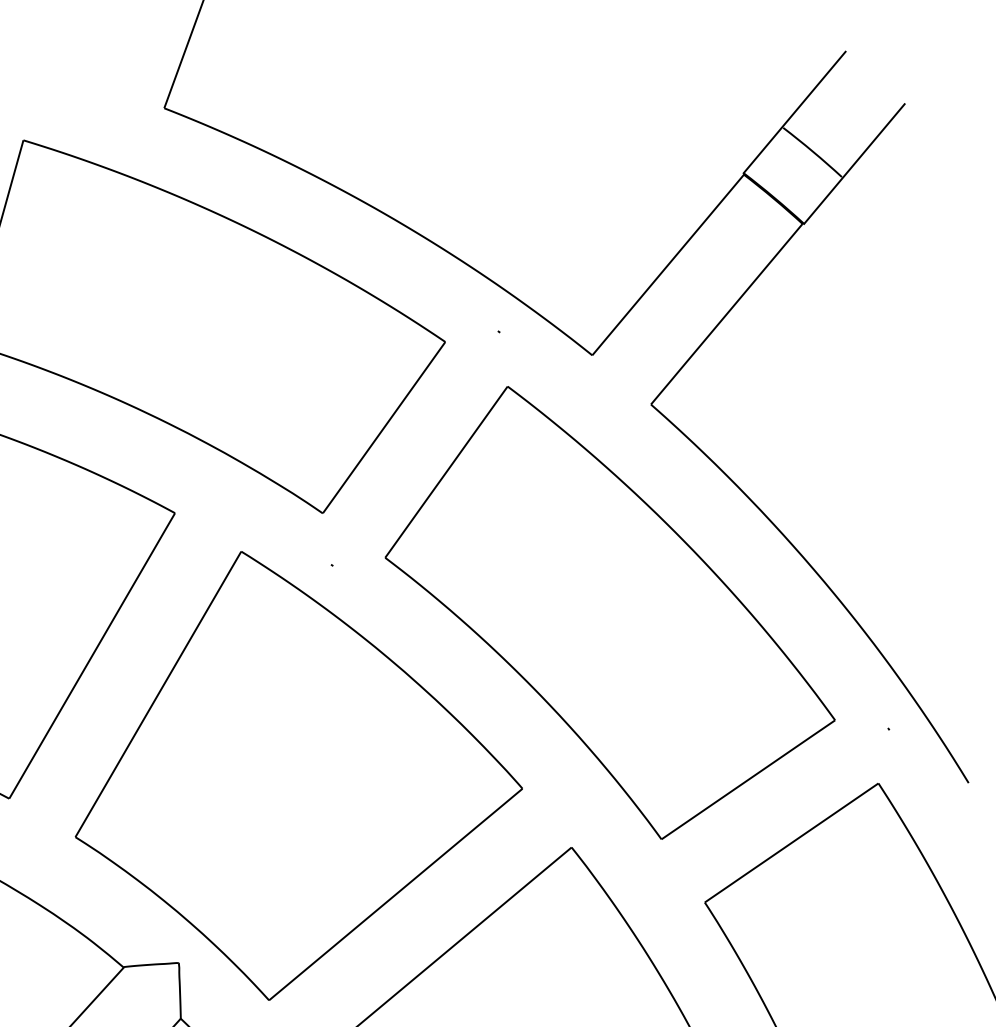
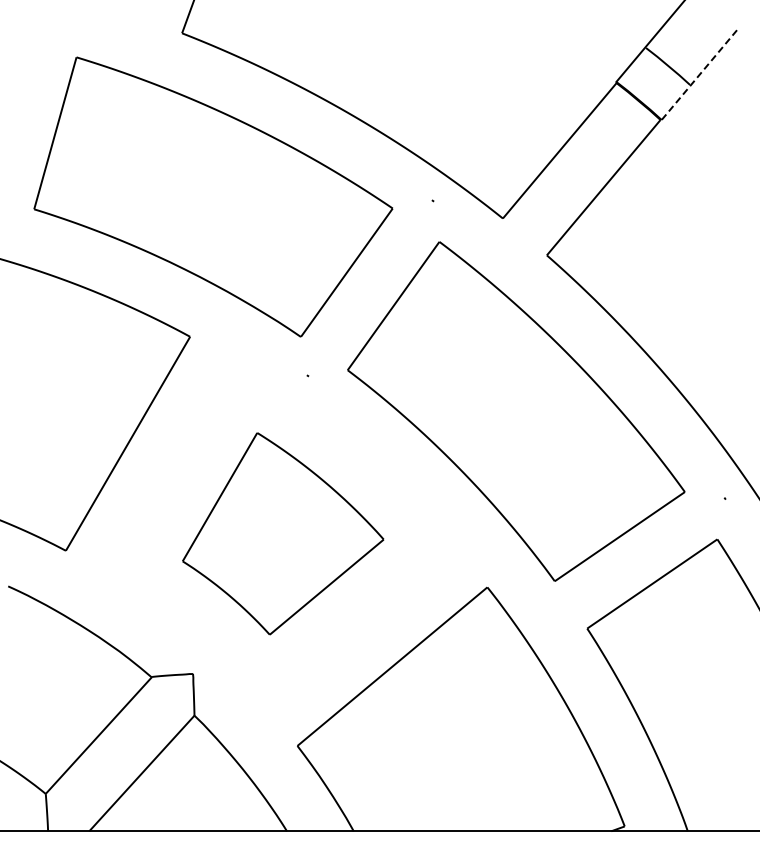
line: (854, 164) -> (699, 75), solid -> dashed
part: (299, 775) -> (283, 533), size x0.6

